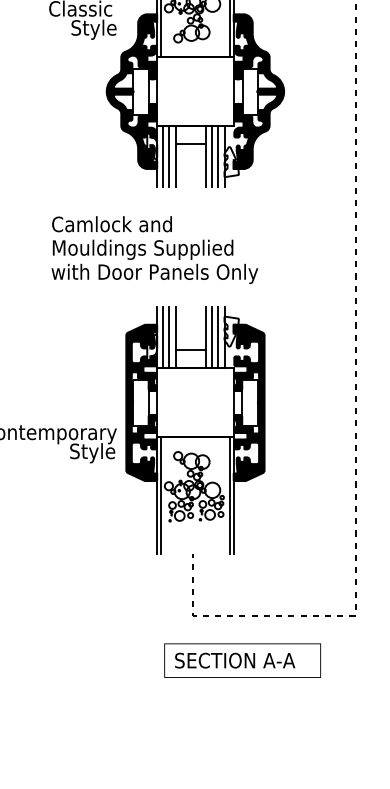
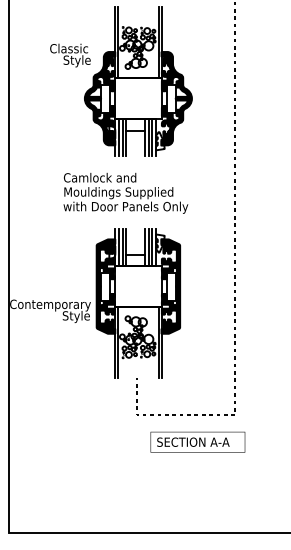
text: (154, 250) -> (125, 193), moved
text: (241, 659) -> (197, 441), moved

